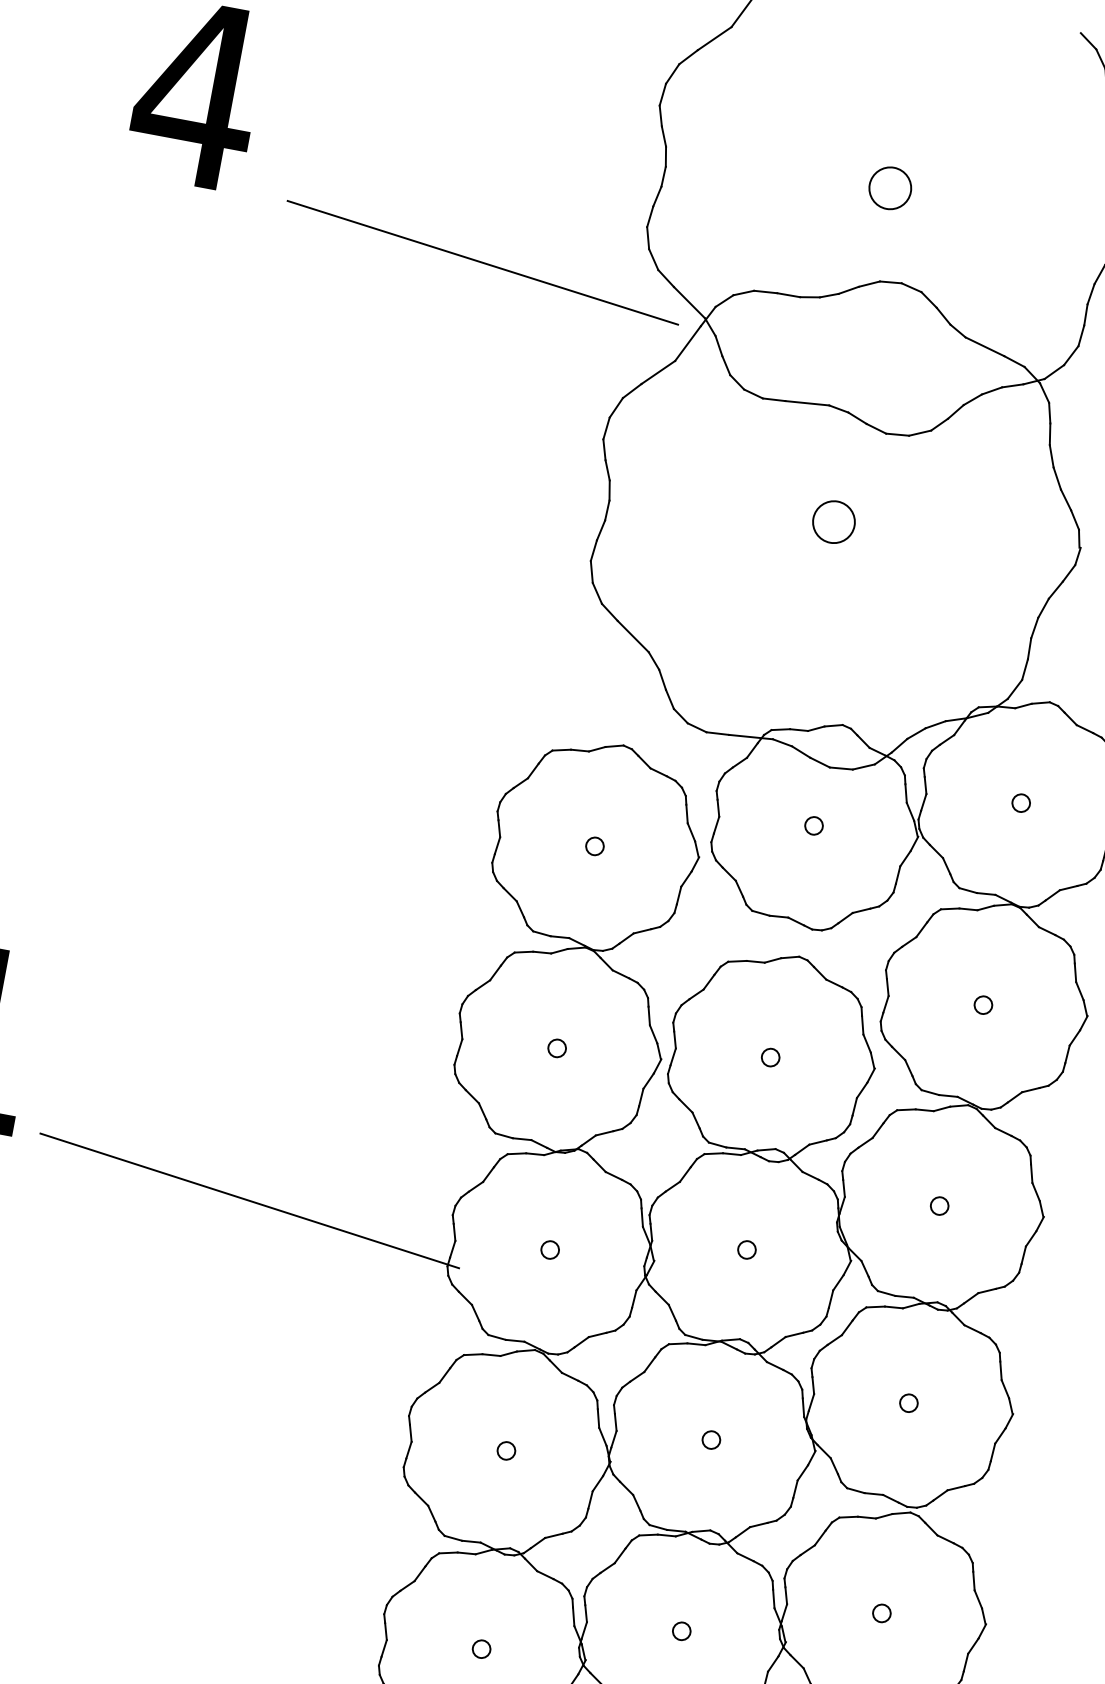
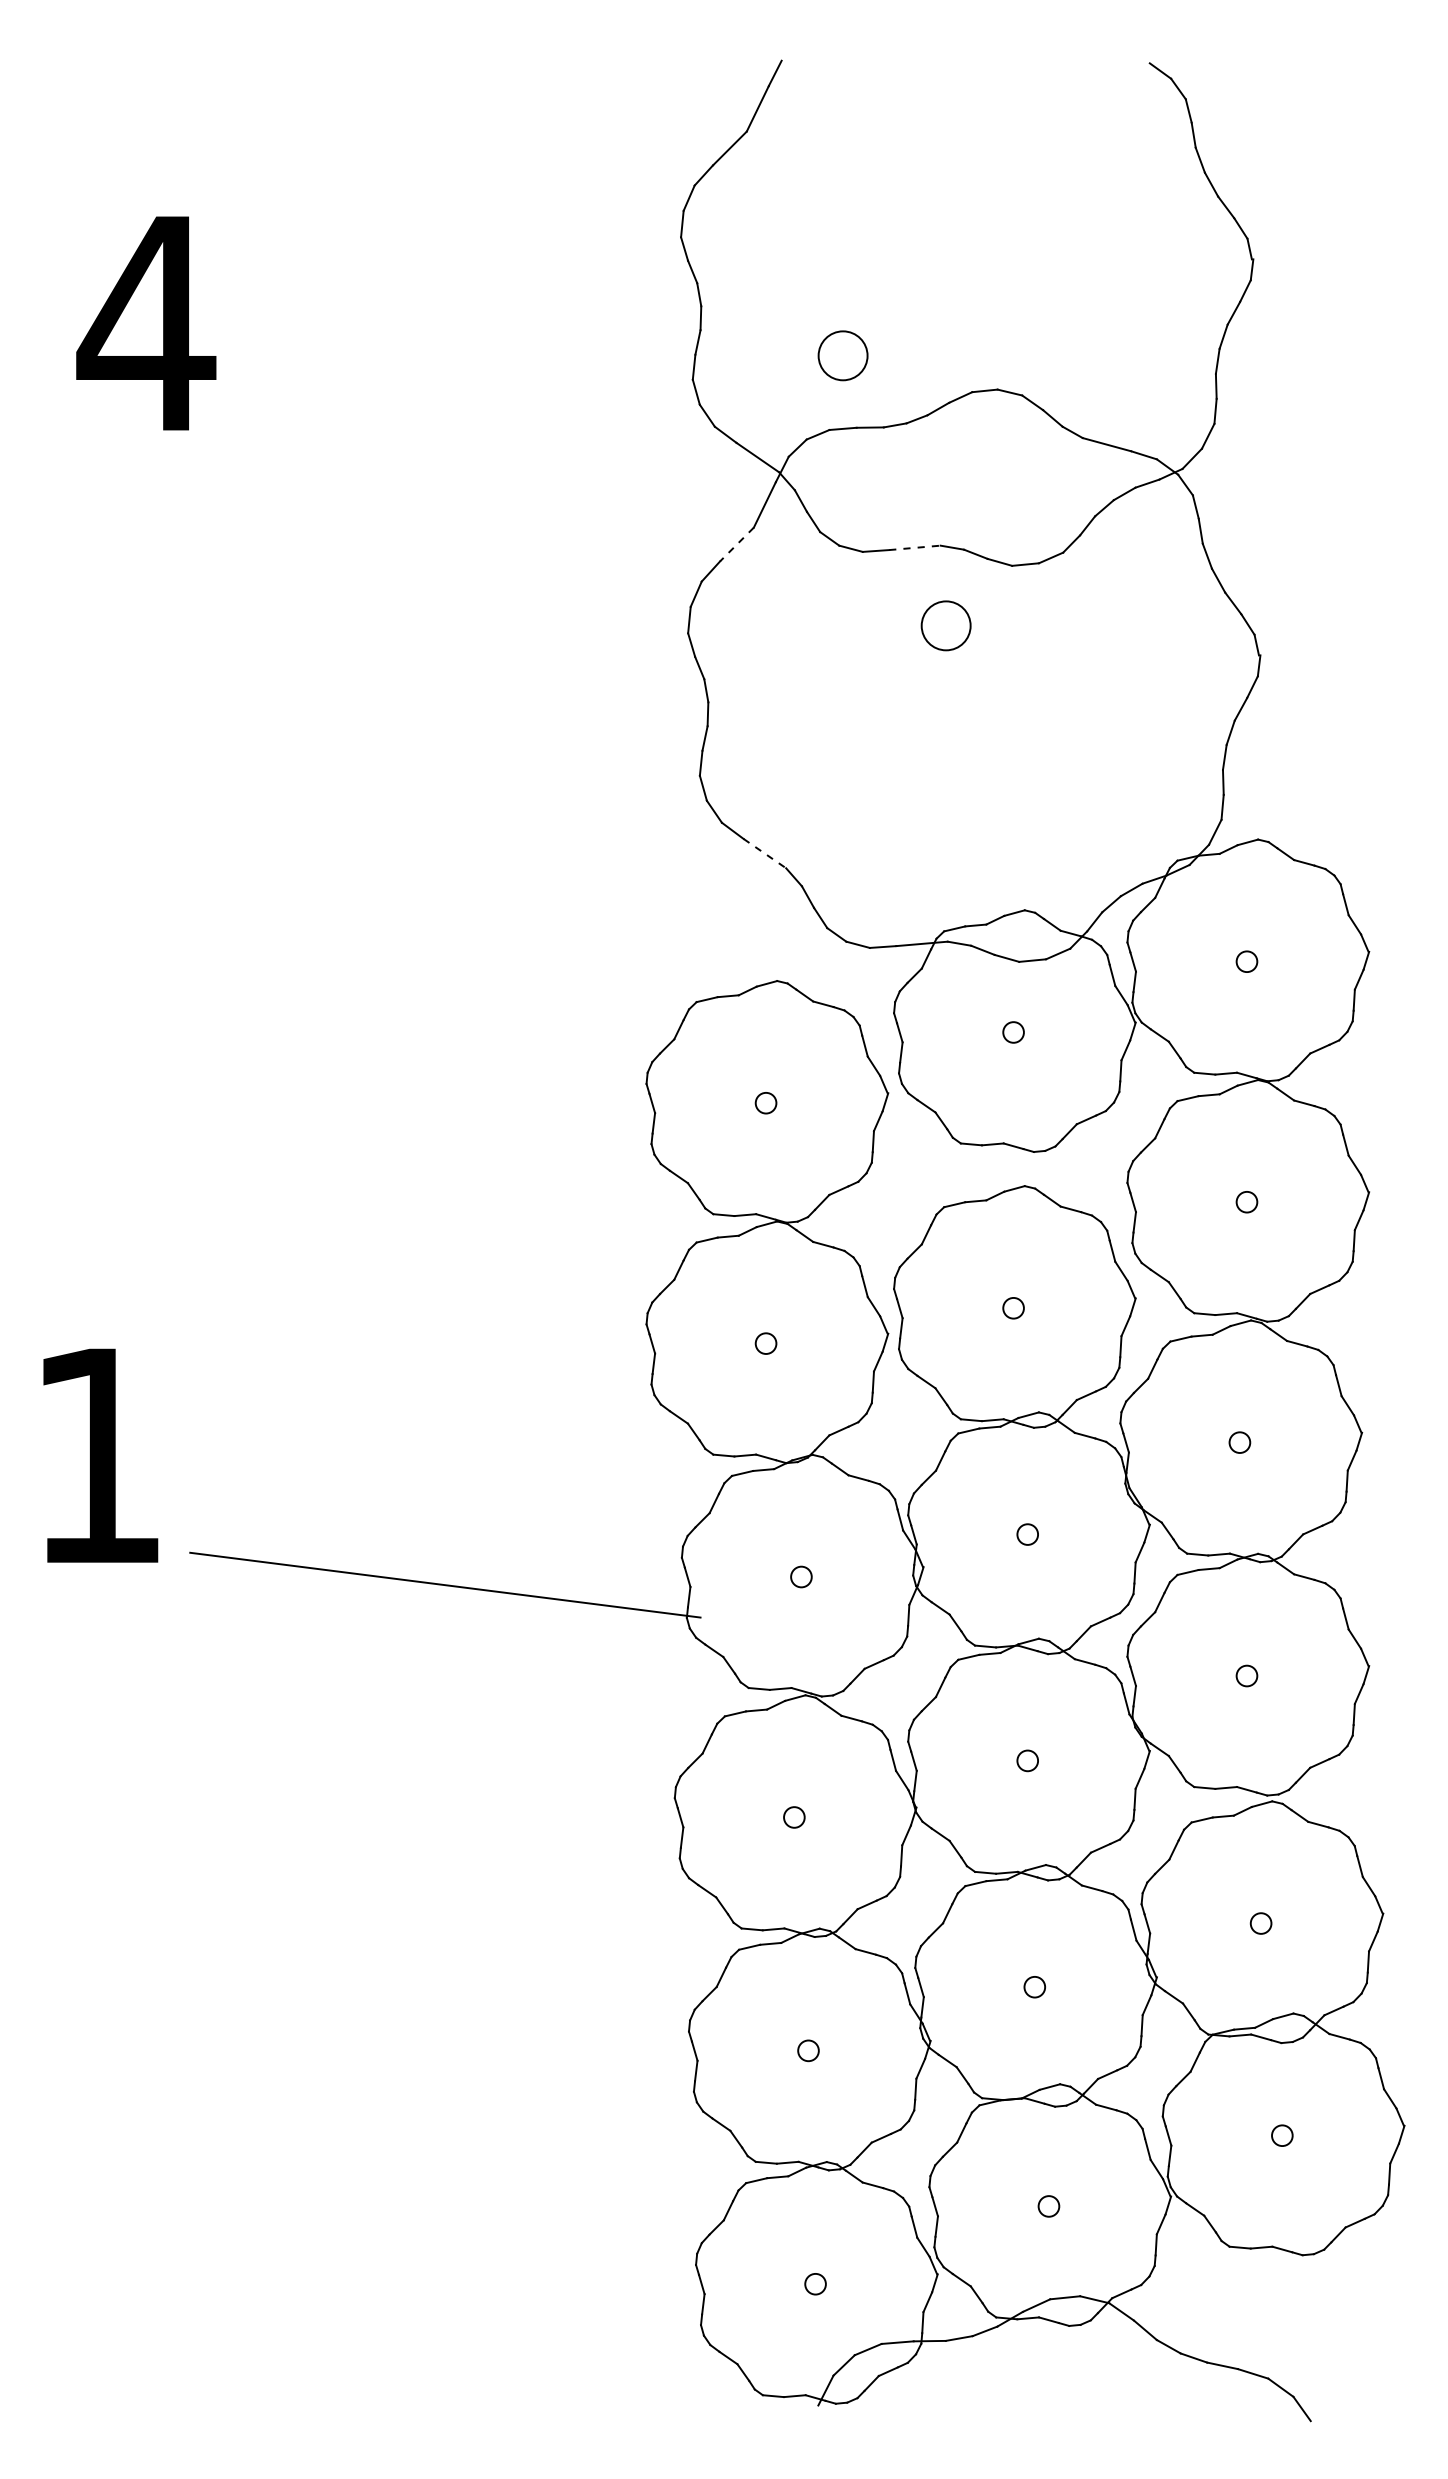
circle: (889, 187) -> (842, 355), moved
line: (482, 263) -> (511, 456), removed
line: (657, 372) -> (736, 544), solid -> dashed
line: (807, 402) -> (914, 547), solid -> dashed
circle: (833, 521) -> (945, 625), moved
line: (632, 636) -> (764, 853), solid -> dashed

